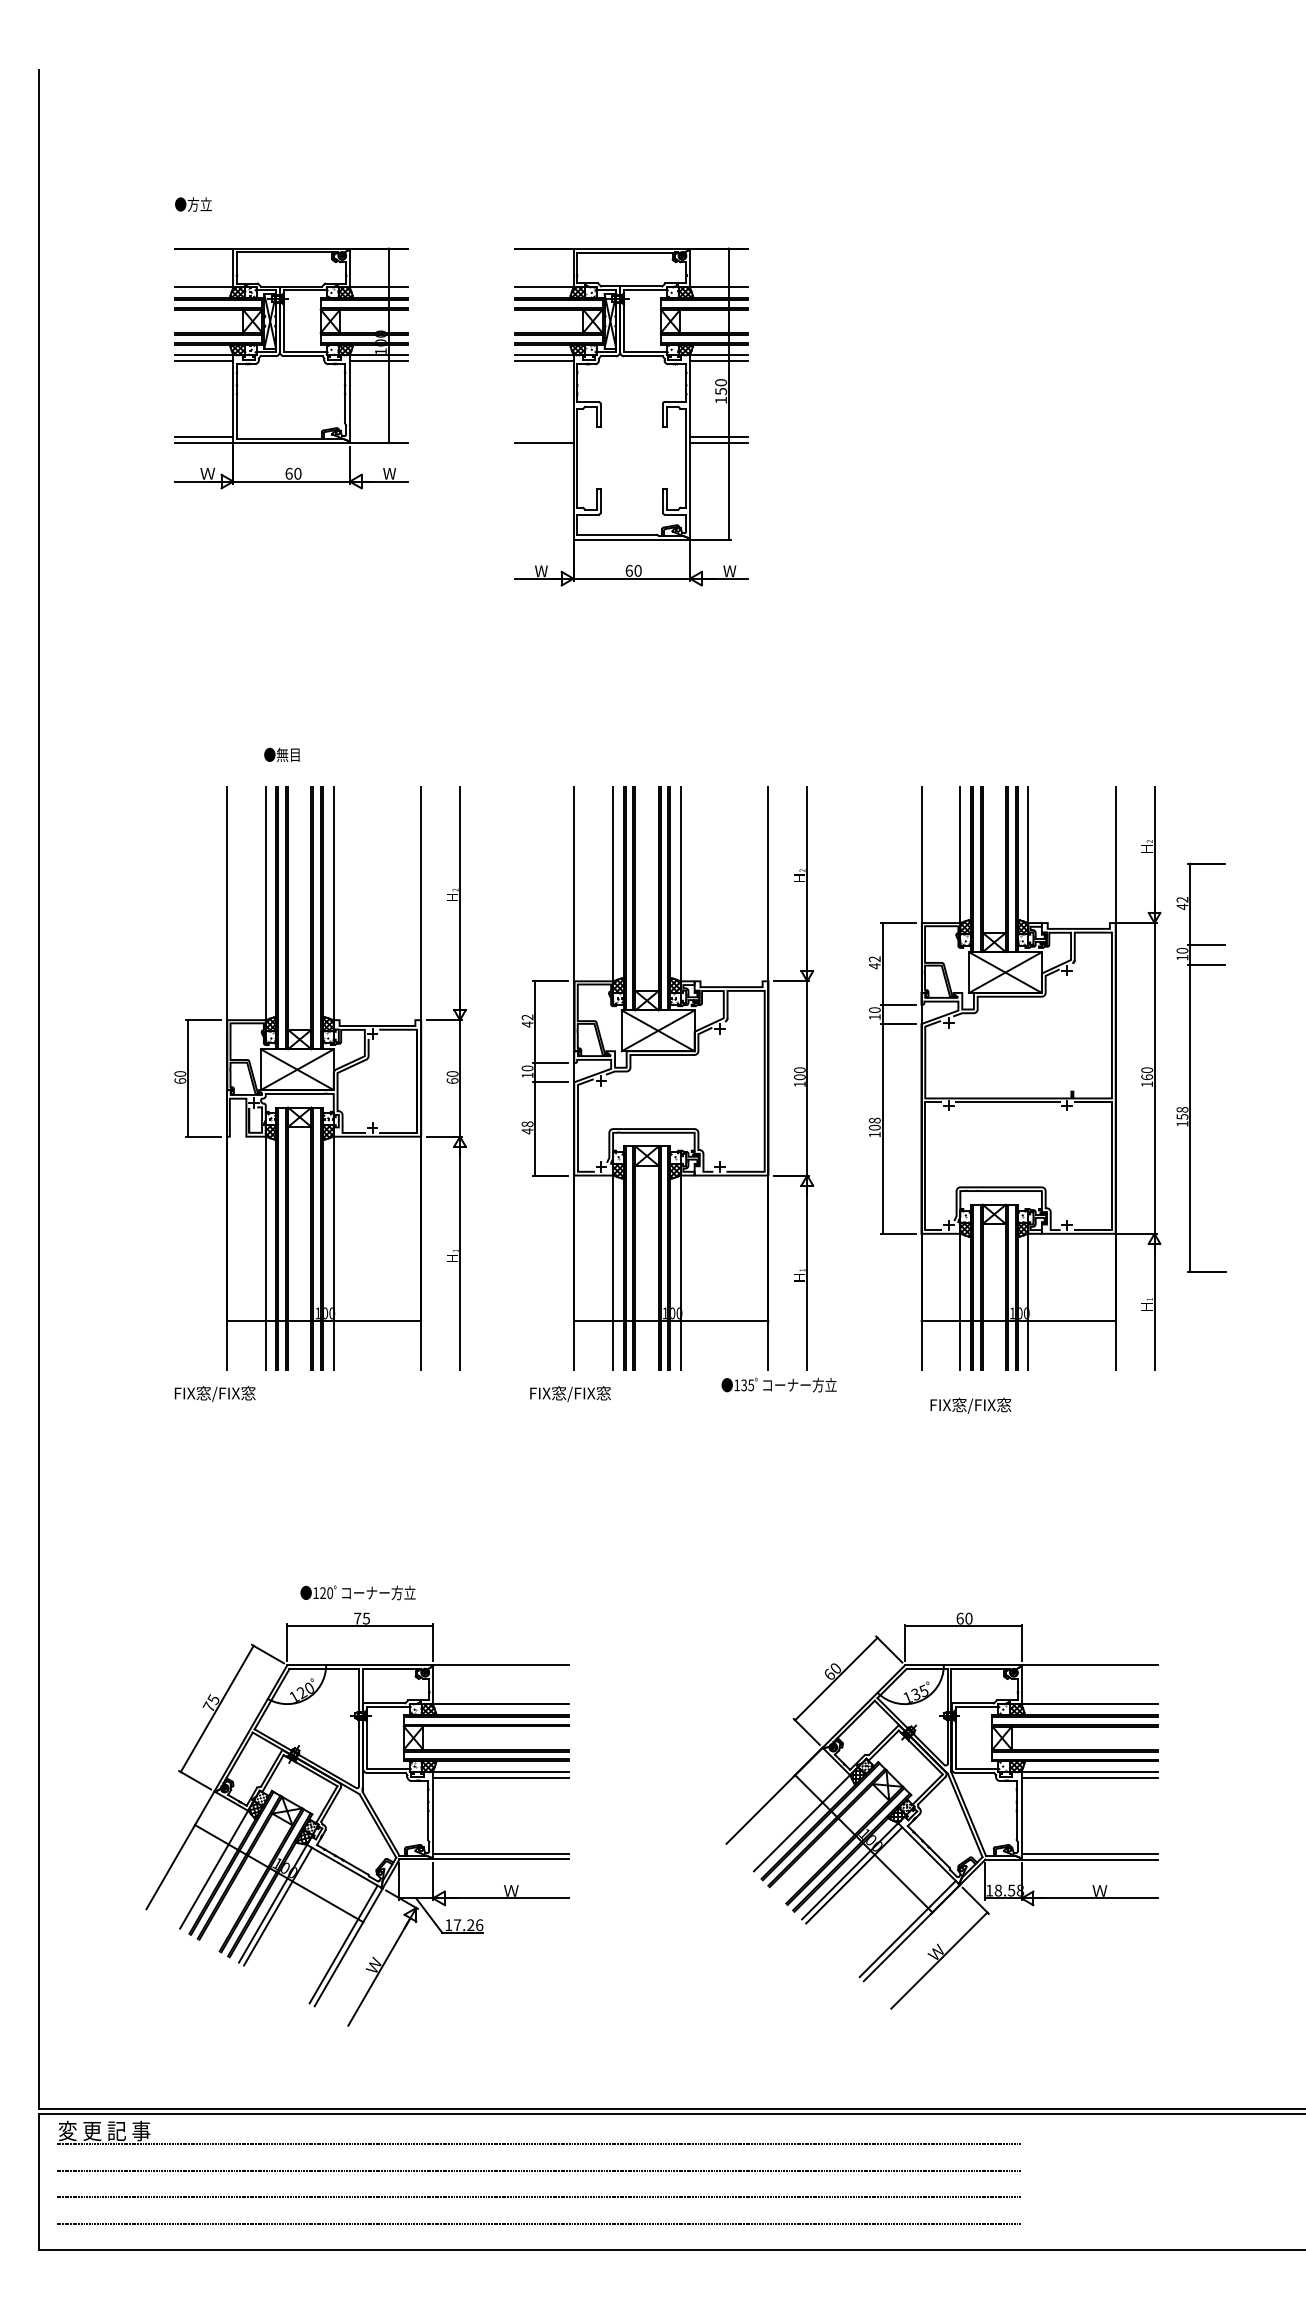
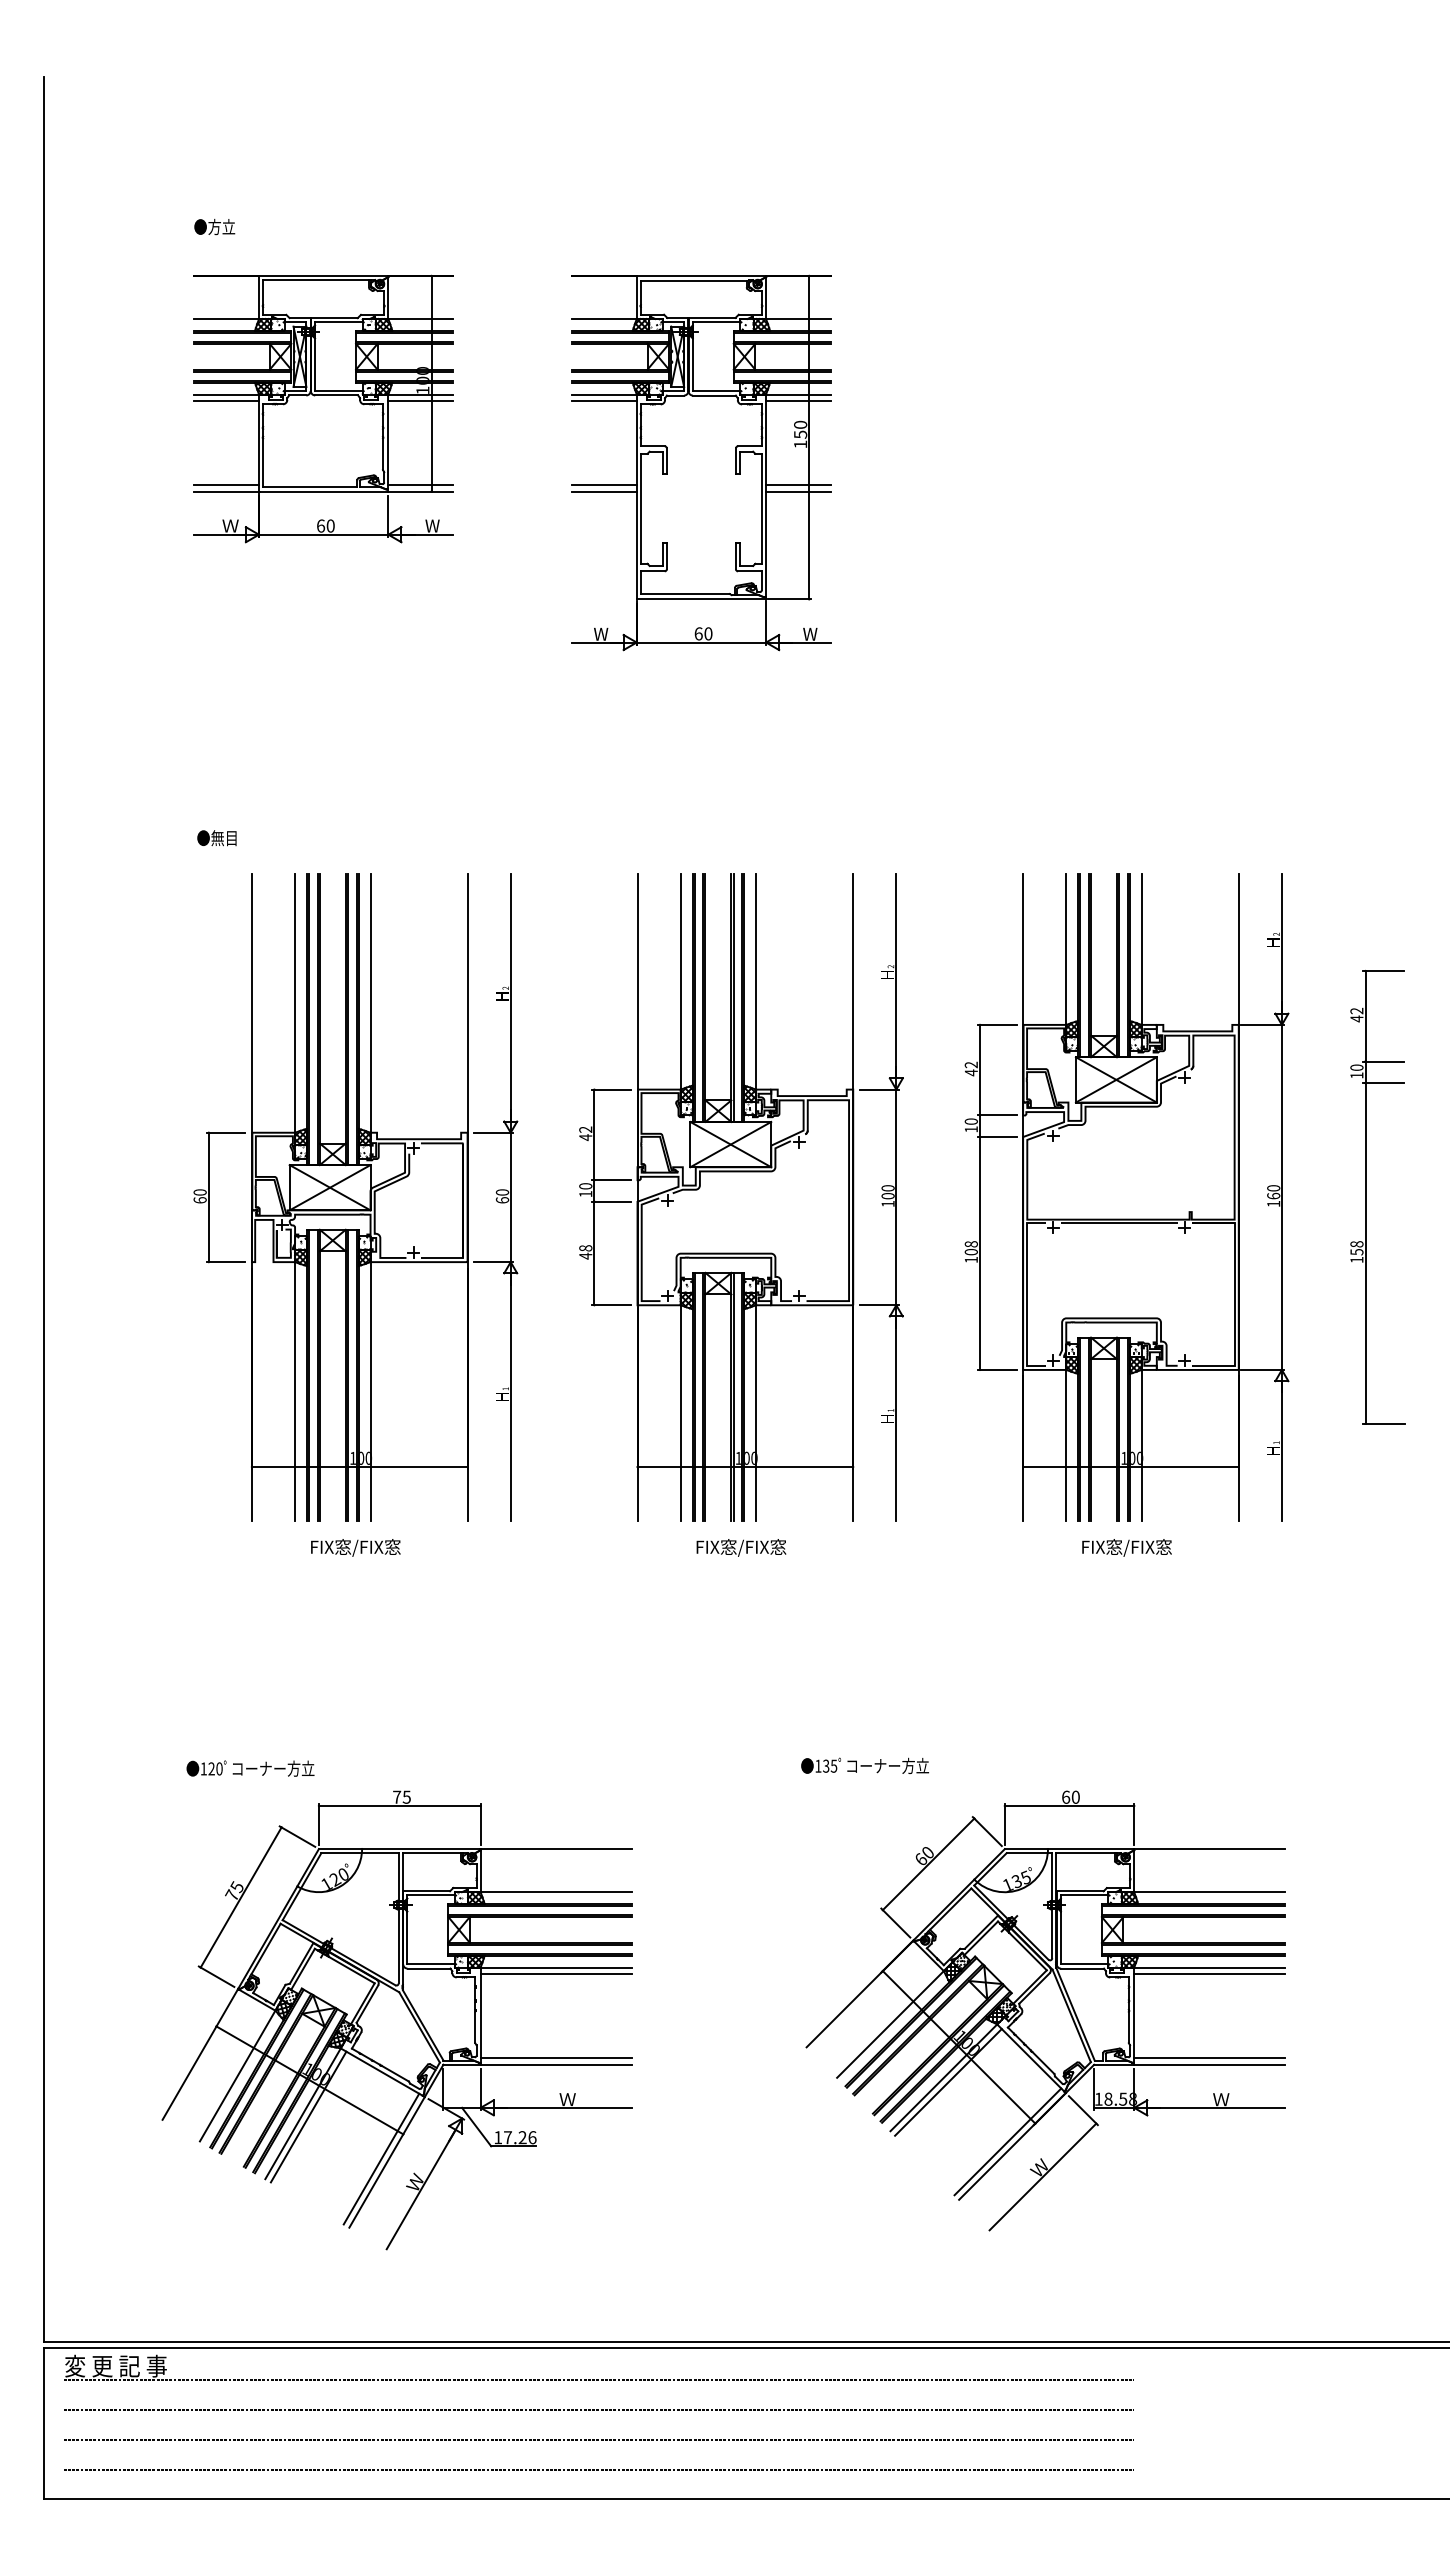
line: (378, 437) -> (420, 485), added
line: (544, 437) -> (604, 485), added
text: (281, 755) -> (216, 838), moved
part: (1191, 1067) -> (1366, 1197), moved
text: (778, 1384) -> (864, 1765), moved
text: (214, 1393) -> (355, 1547), moved
text: (570, 1393) -> (741, 1547), moved
text: (970, 1405) -> (1126, 1547), moved
text: (358, 1592) -> (250, 1768), moved

